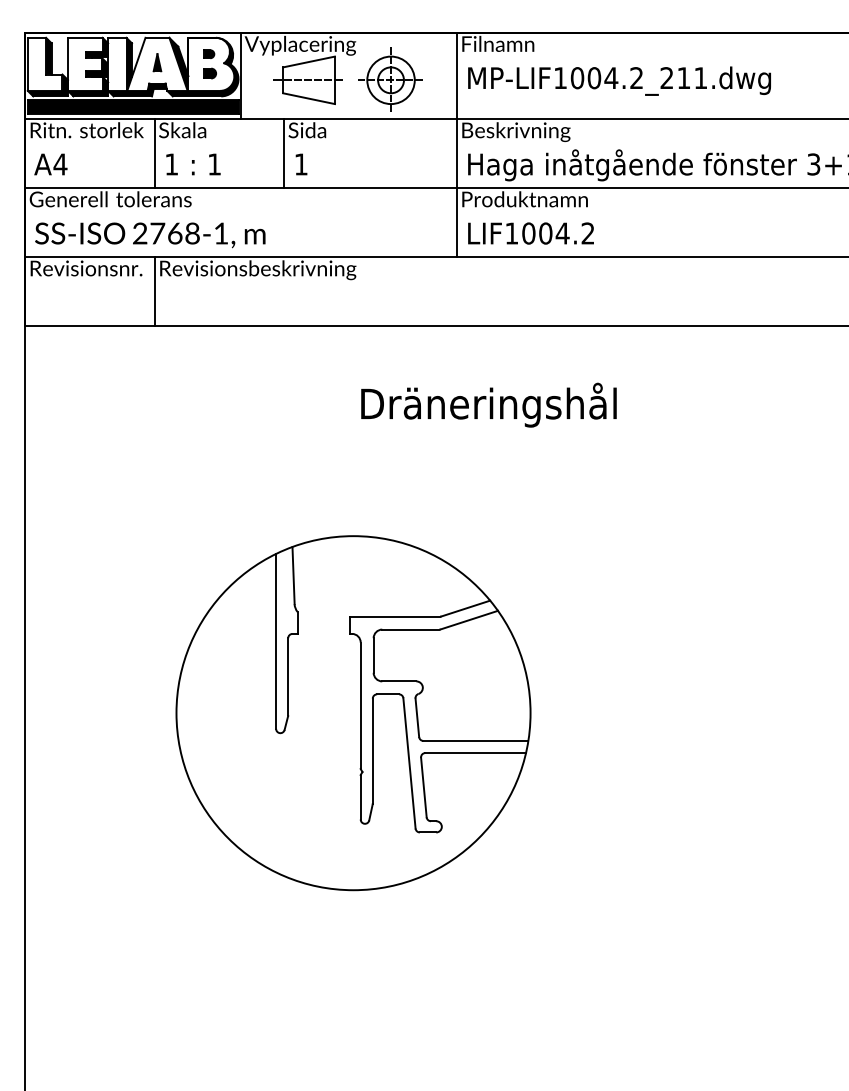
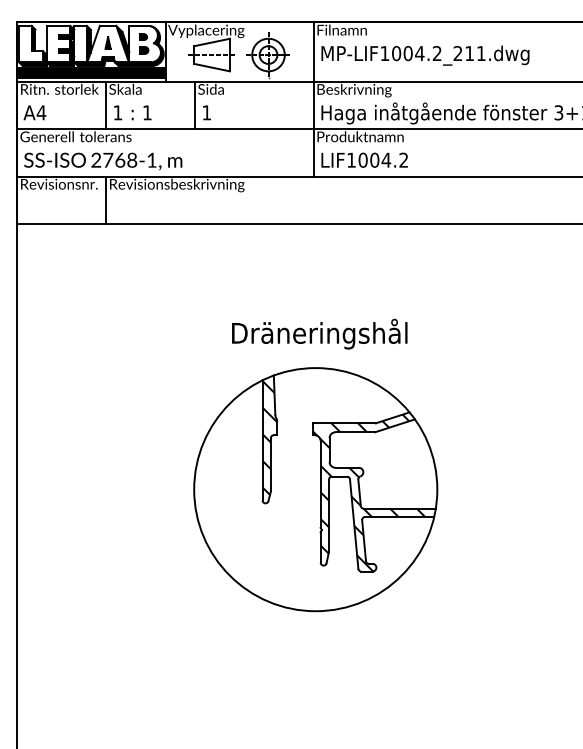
text: (488, 404) -> (319, 333), moved
part: (353, 712) -> (315, 489), moved

